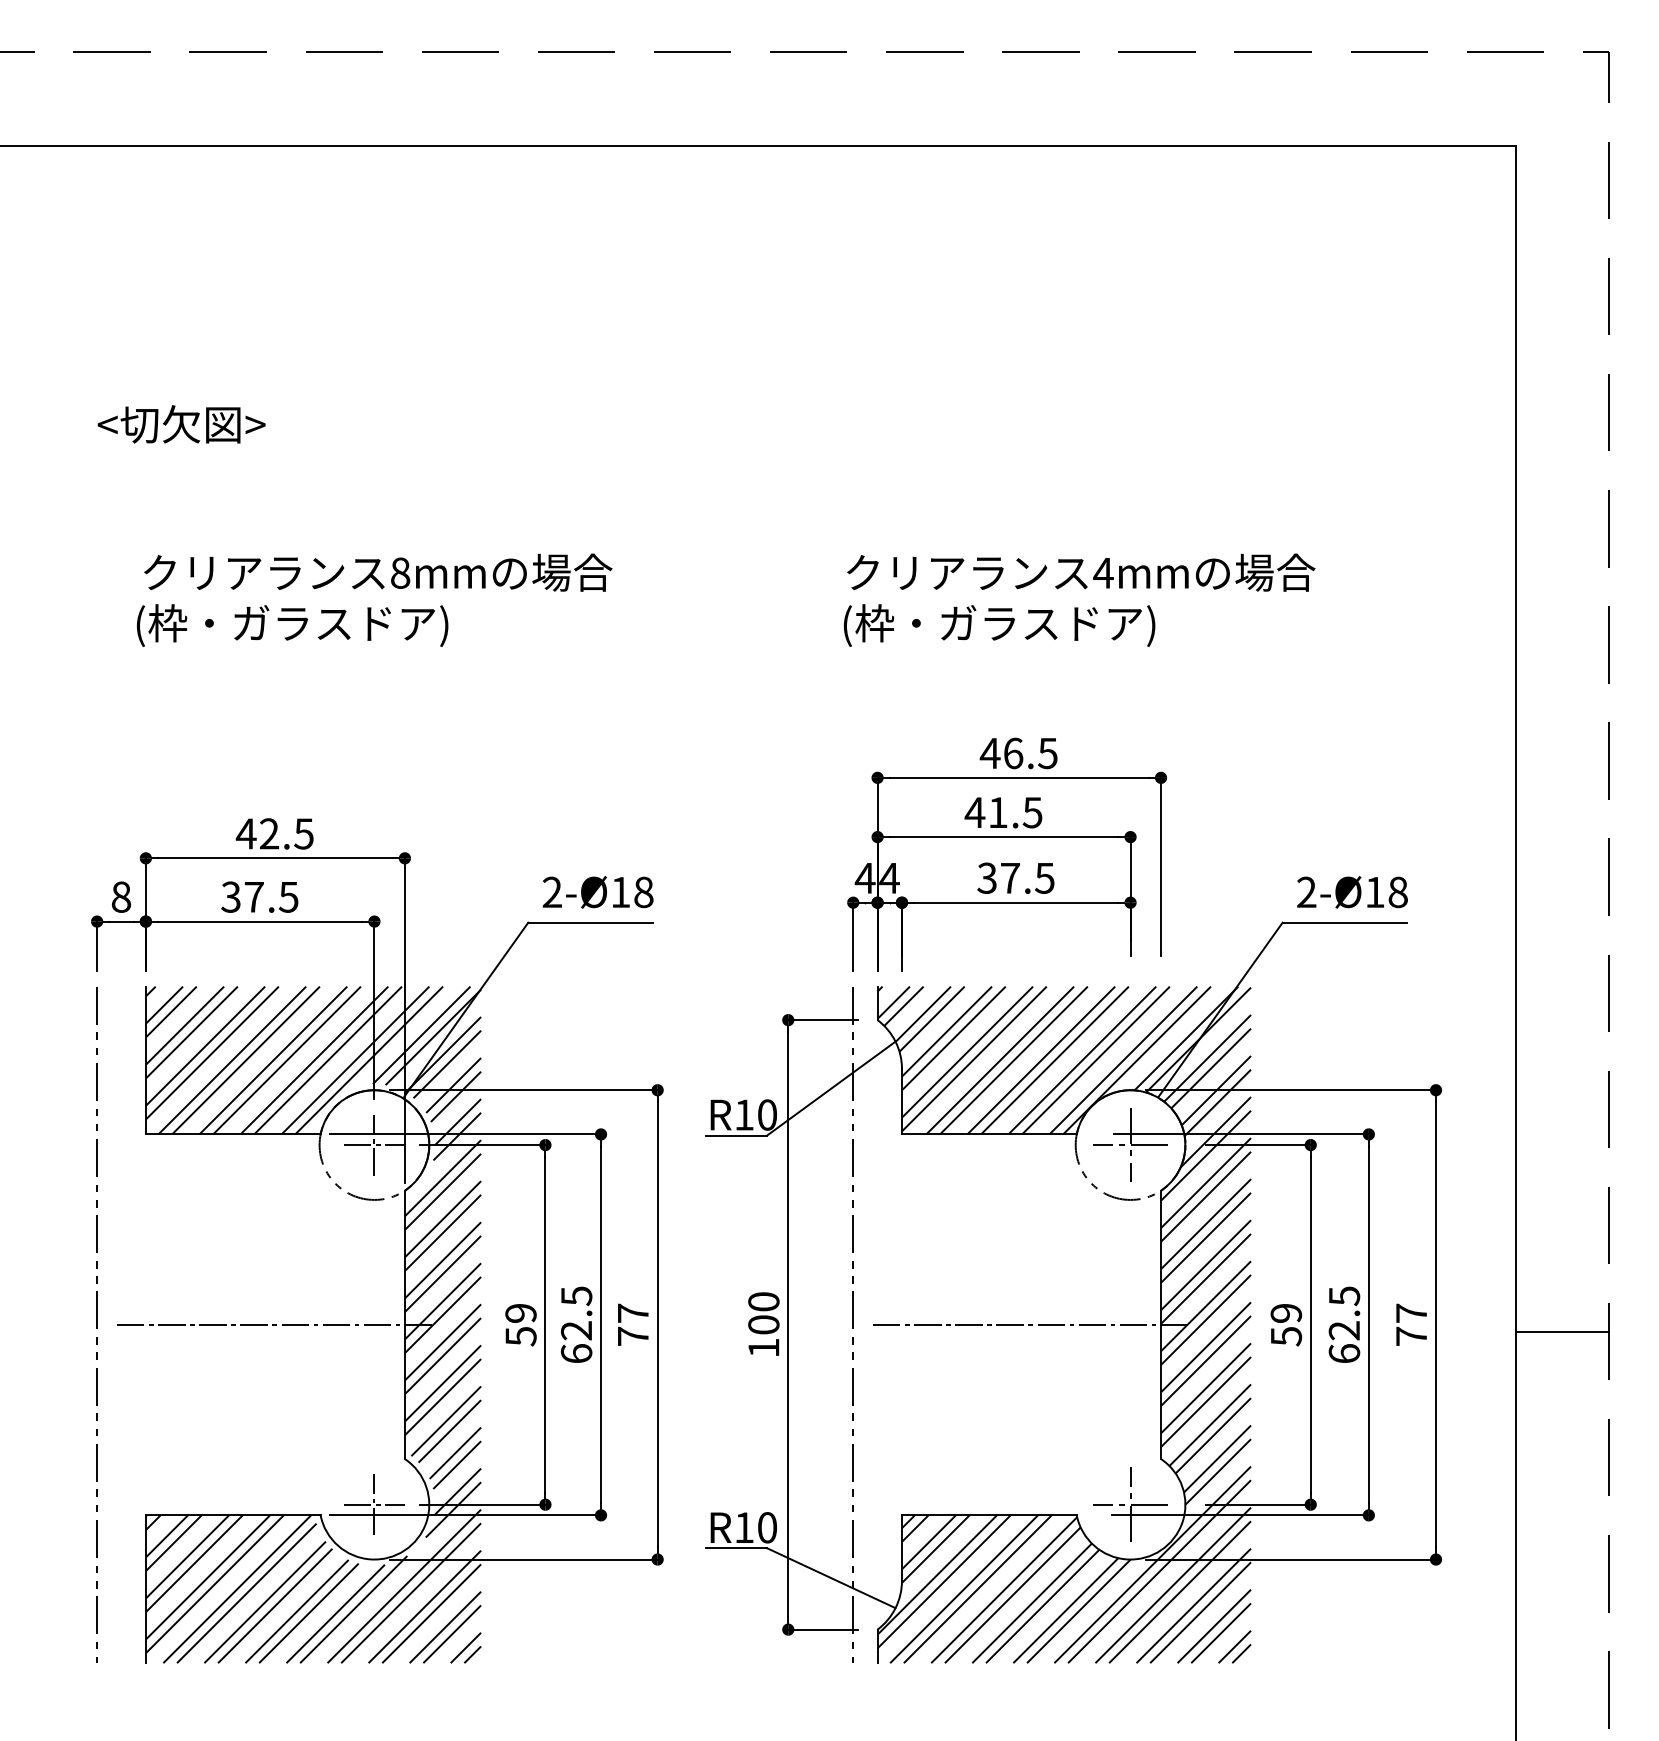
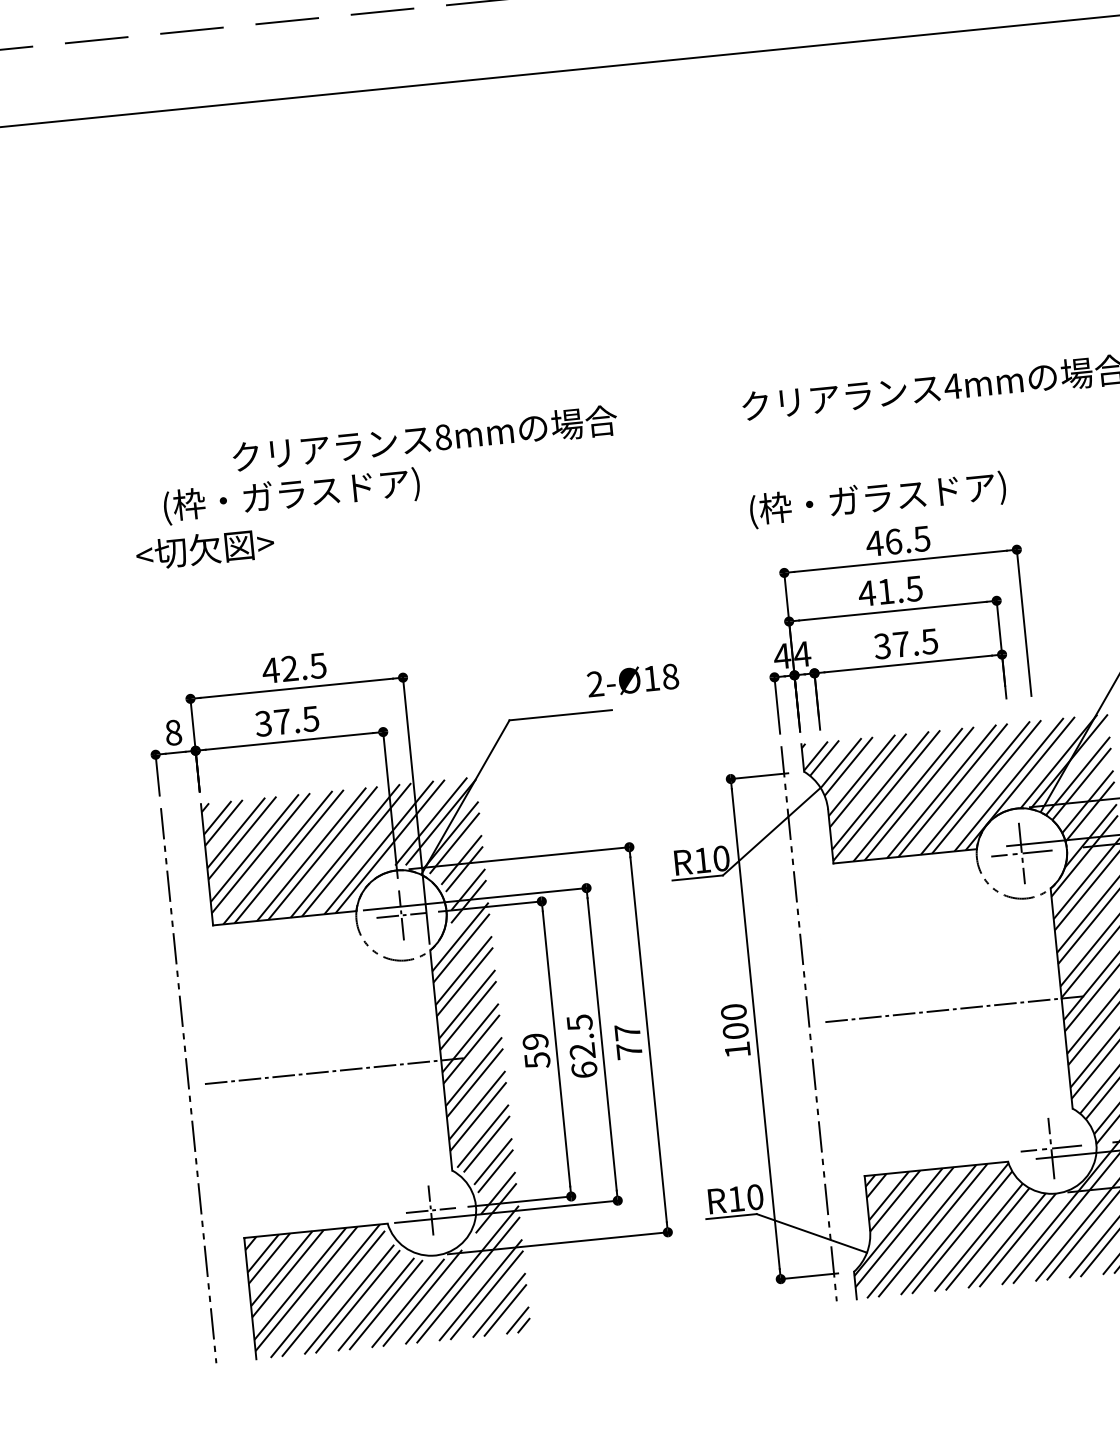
text: (181, 424) -> (205, 549), moved
text: (378, 572) -> (425, 438), moved
text: (999, 625) -> (877, 499), moved
text: (597, 892) -> (632, 680), moved

